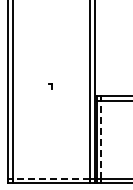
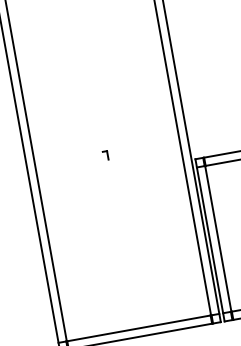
line: (101, 139) -> (219, 237), dashed -> solid
line: (51, 178) -> (138, 327), dashed -> solid

